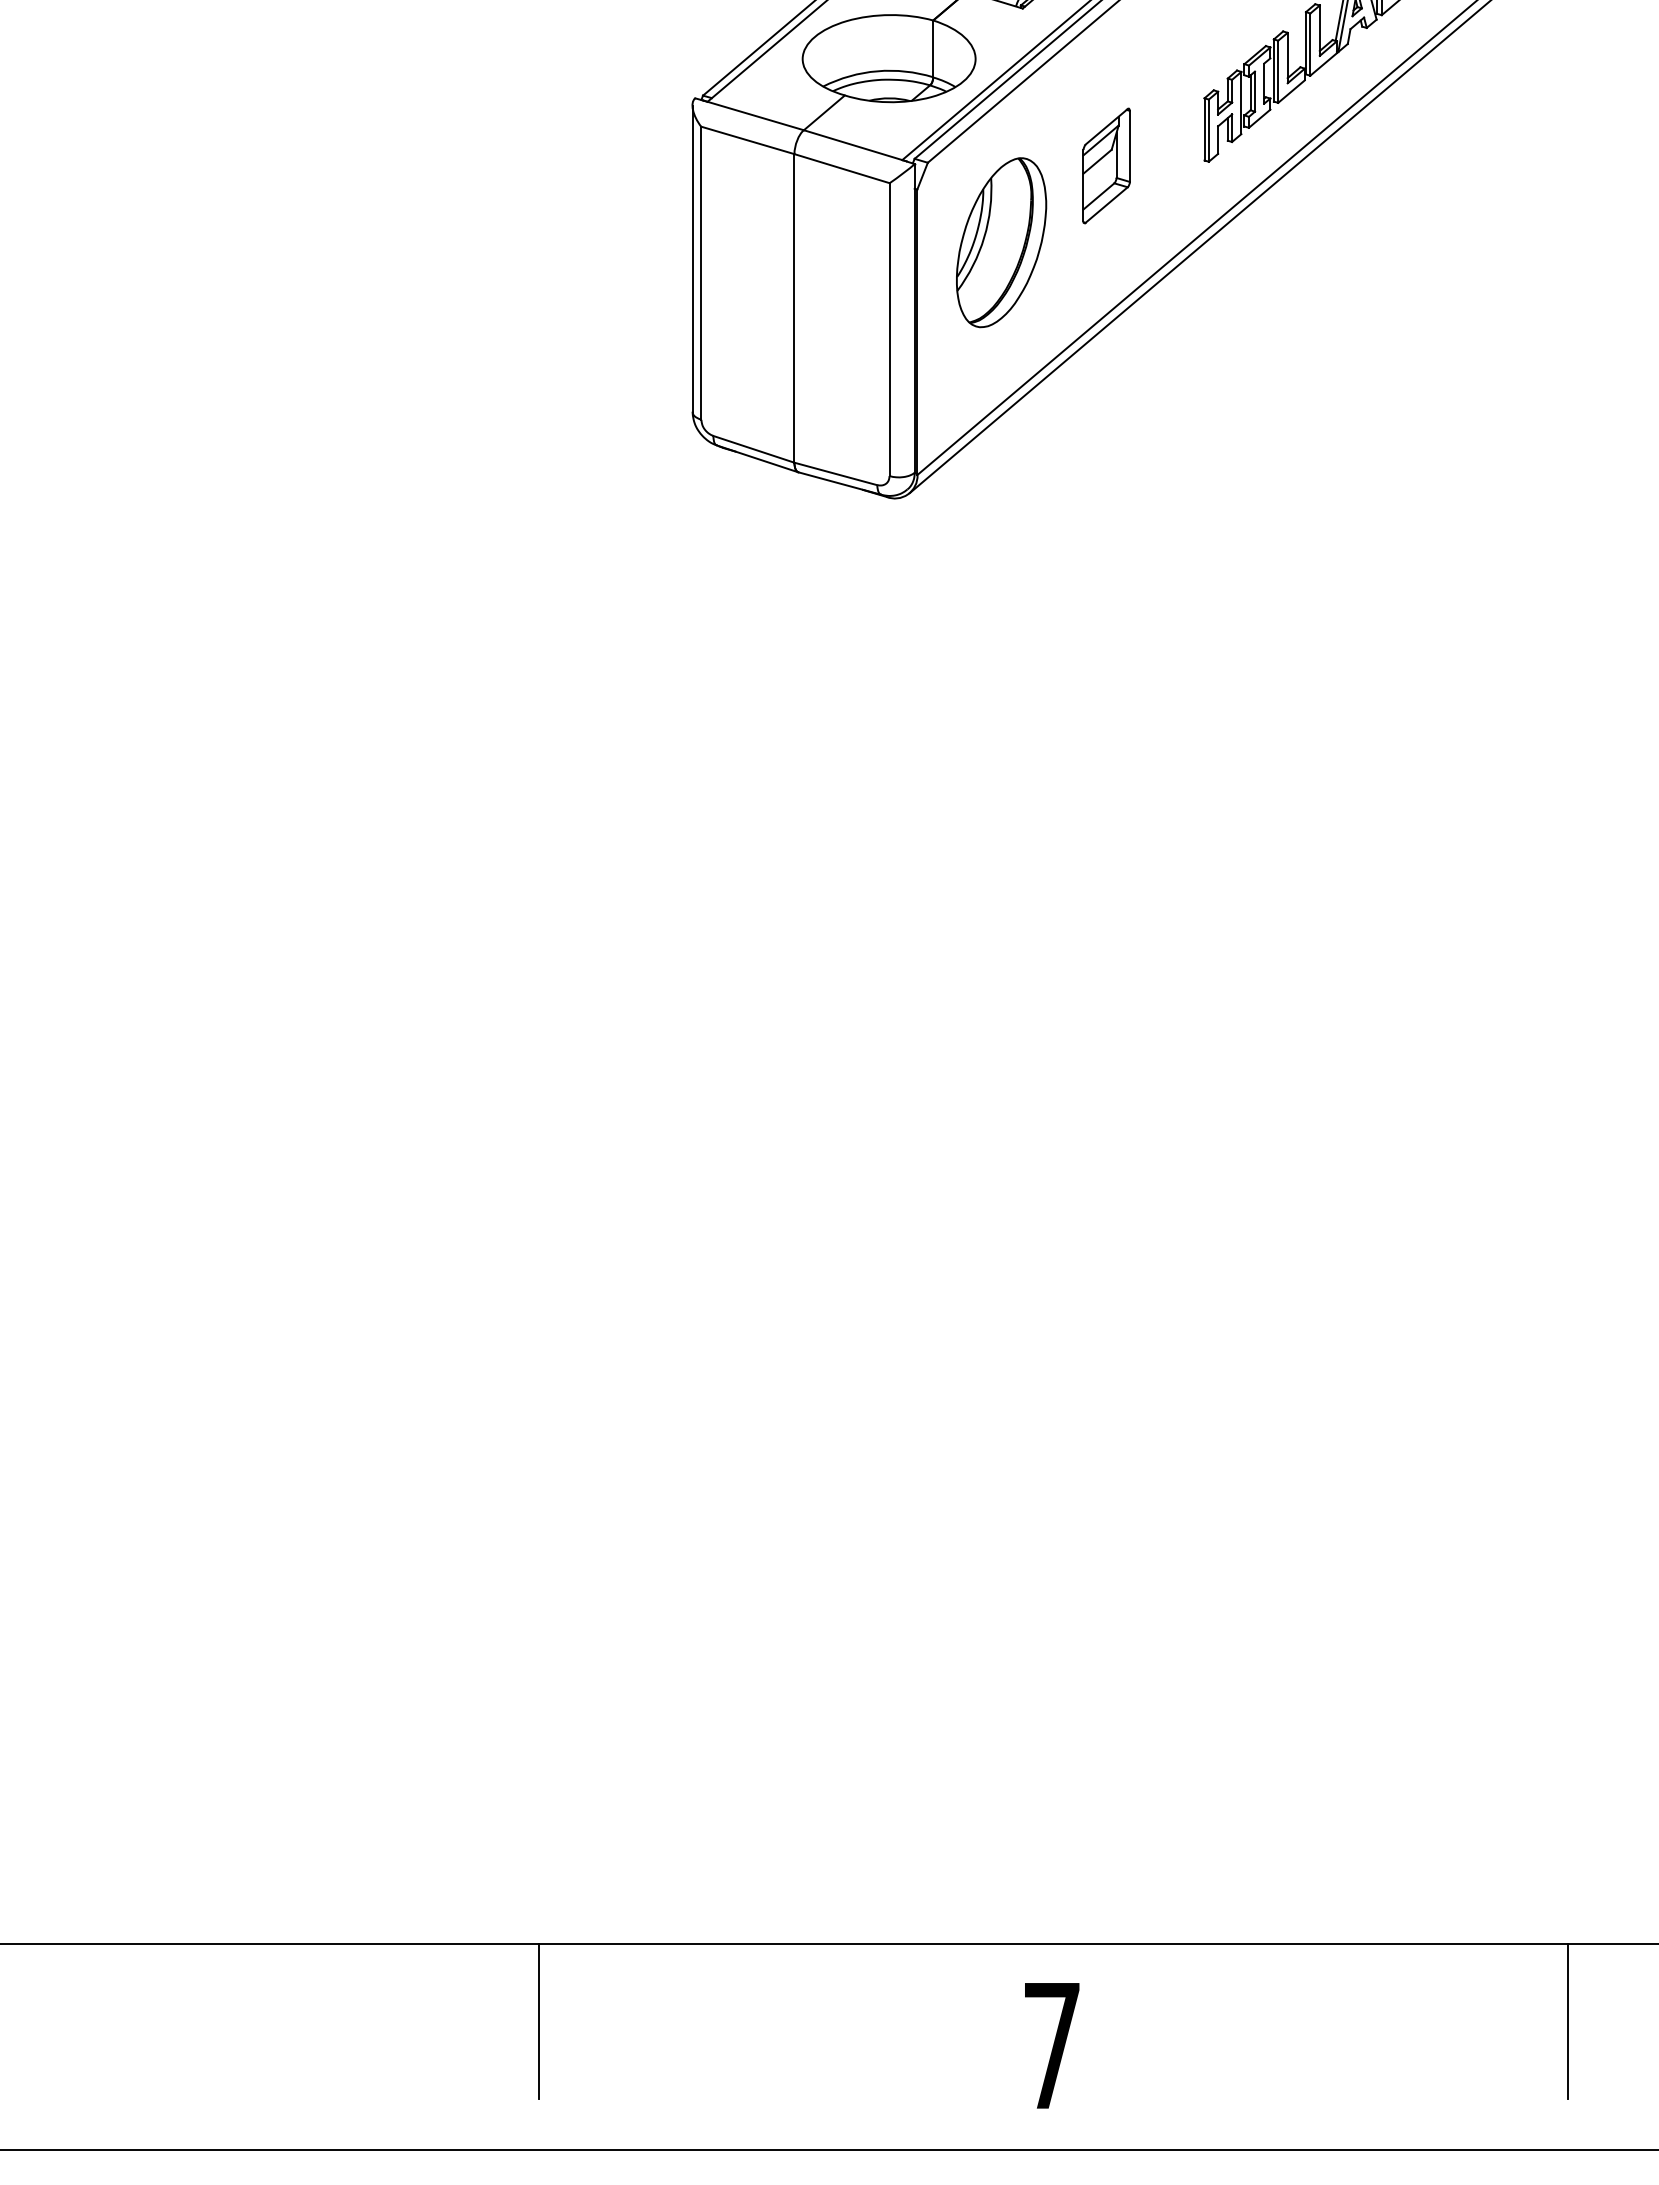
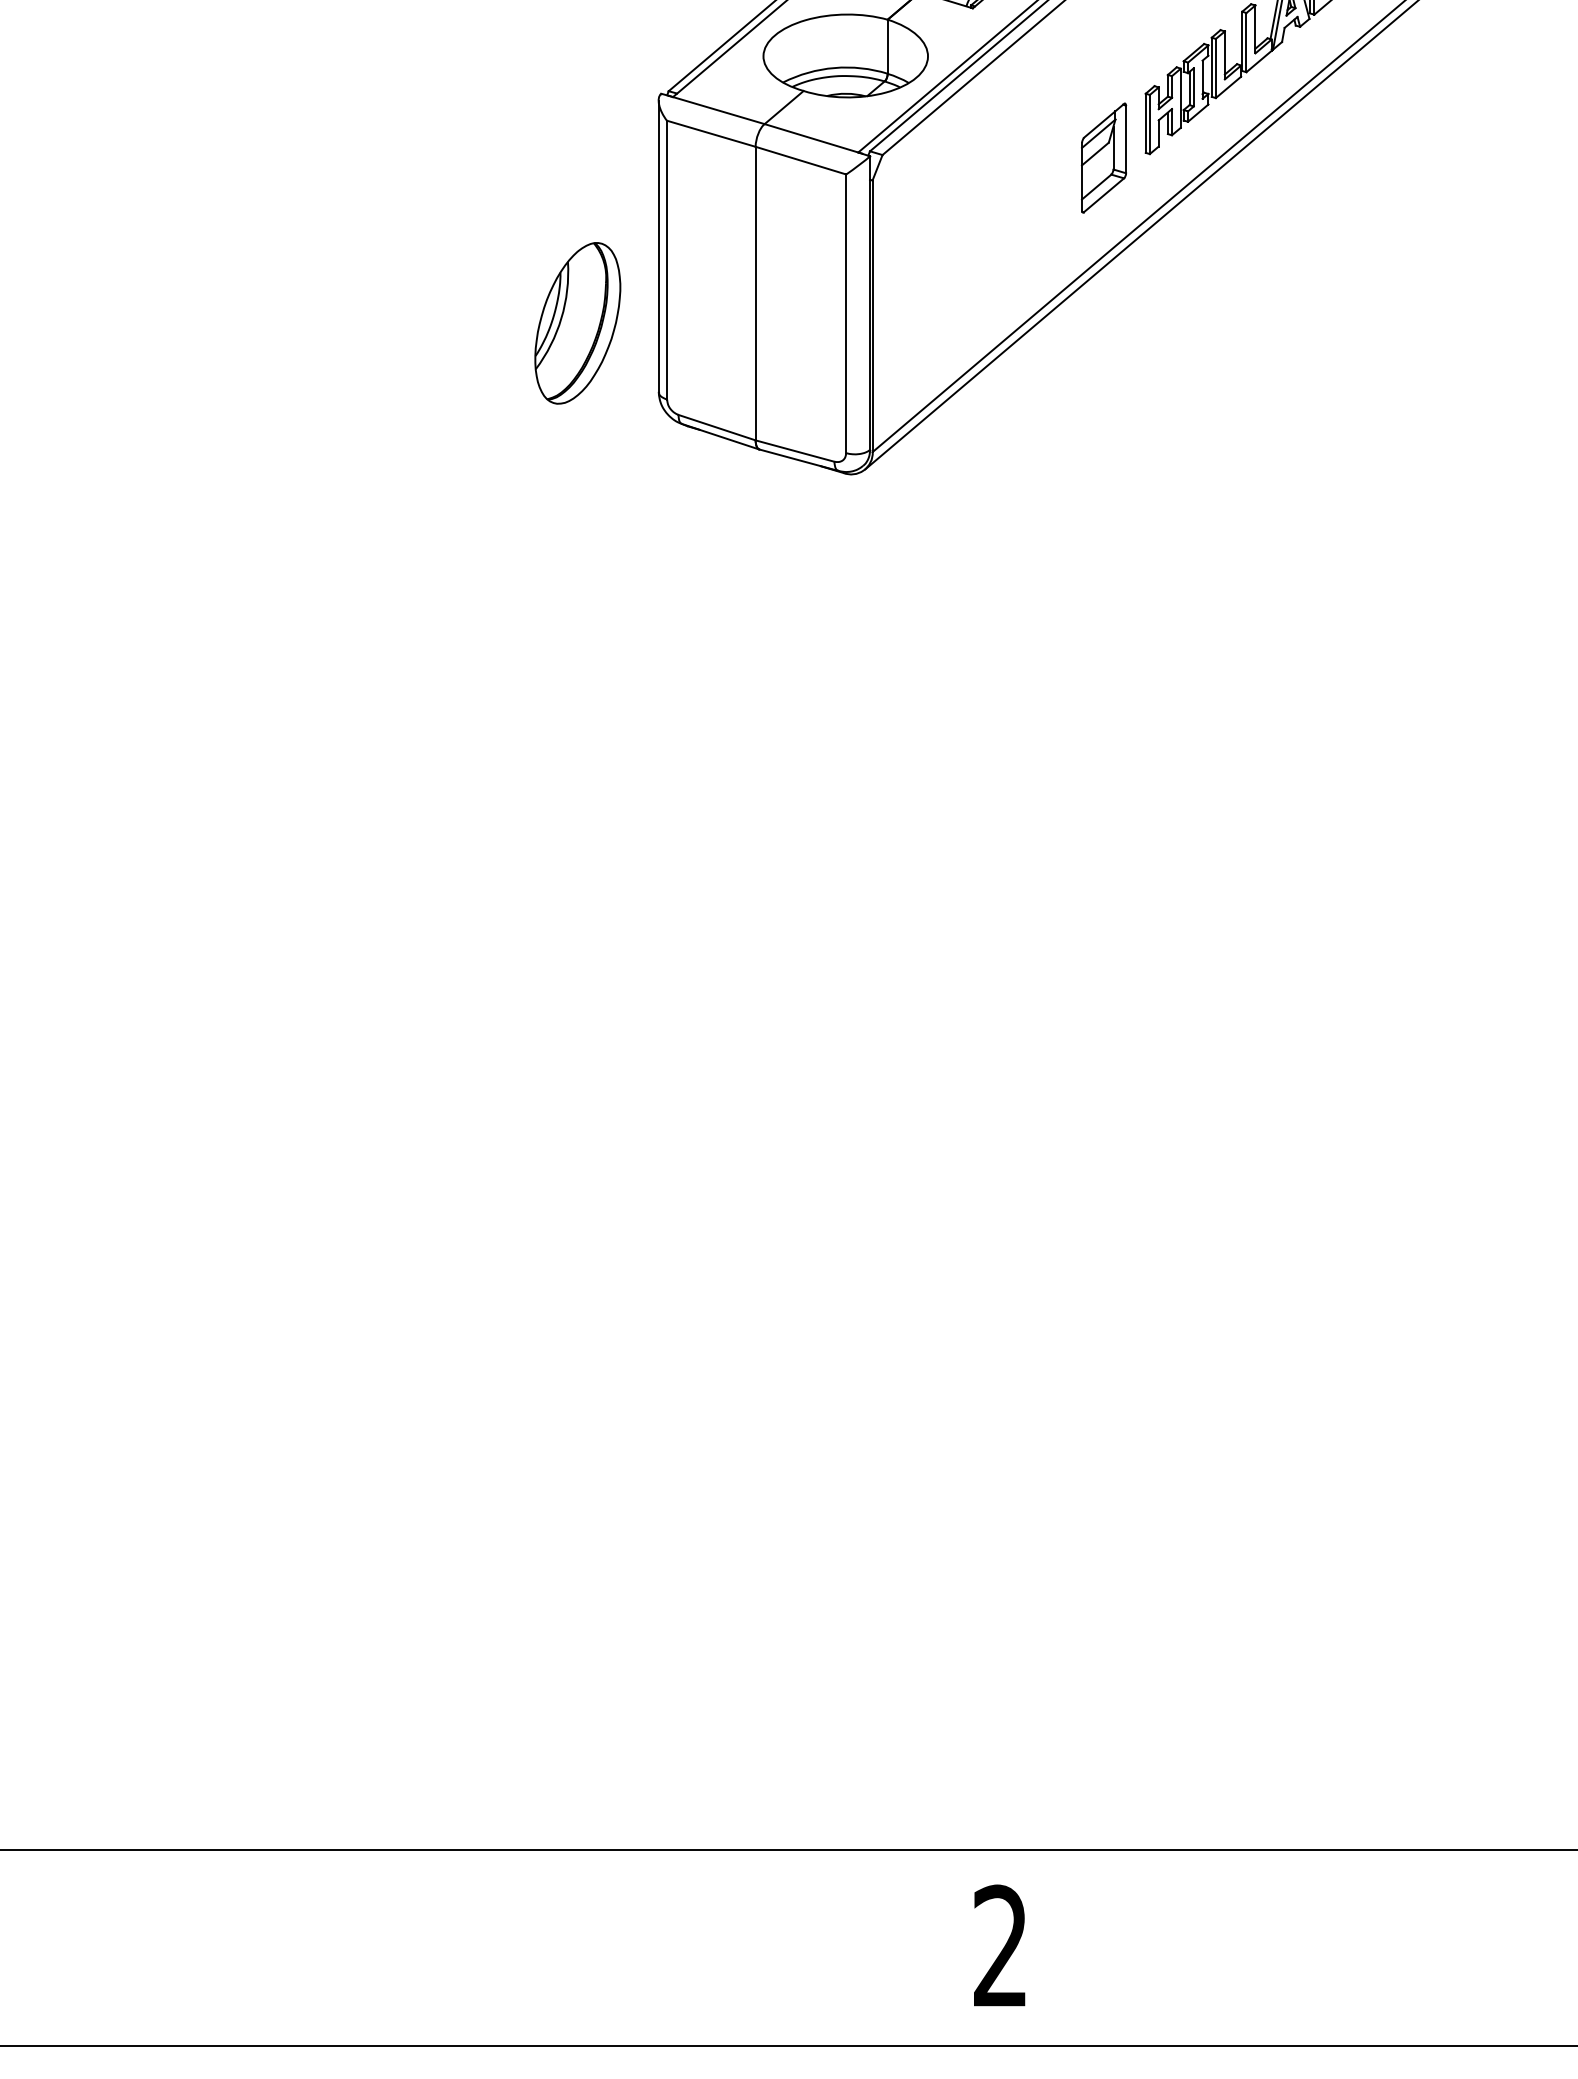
part: (1106, 165) -> (1103, 157), moved
part: (1001, 242) -> (577, 323), moved
line: (538, 2021) -> (512, 1923), removed
line: (1568, 2021) -> (1492, 1923), removed
text: (1051, 2044) -> (1000, 1945), 7 -> 2

